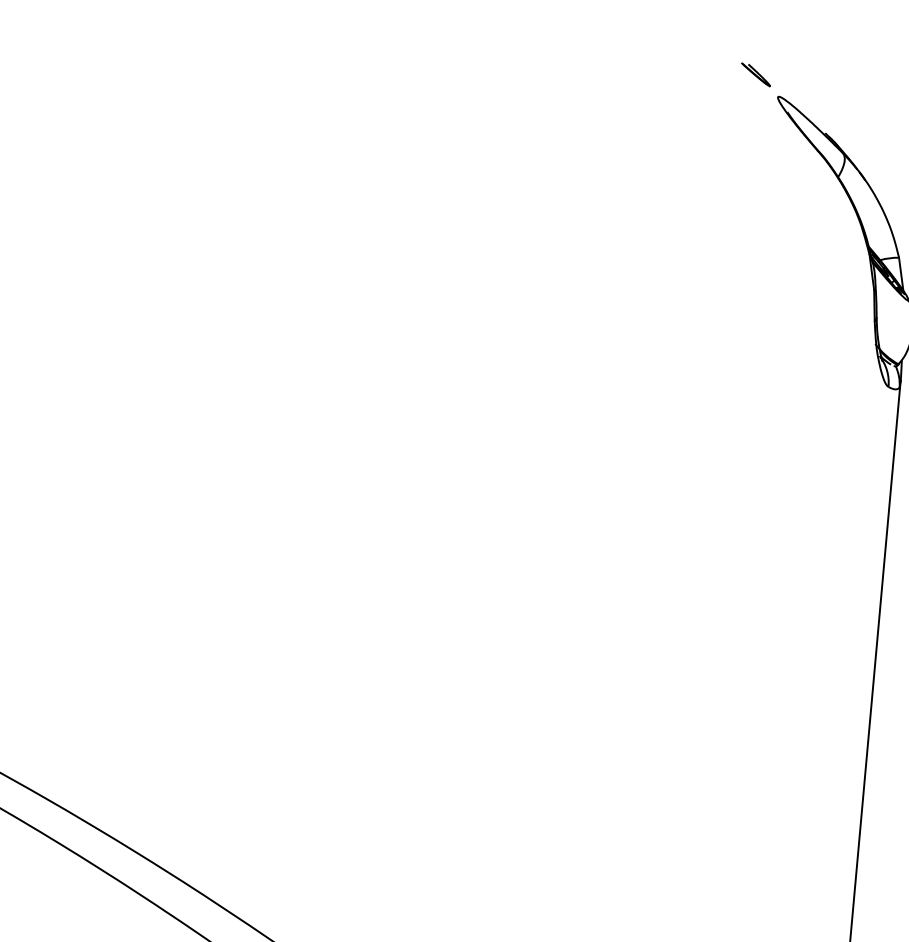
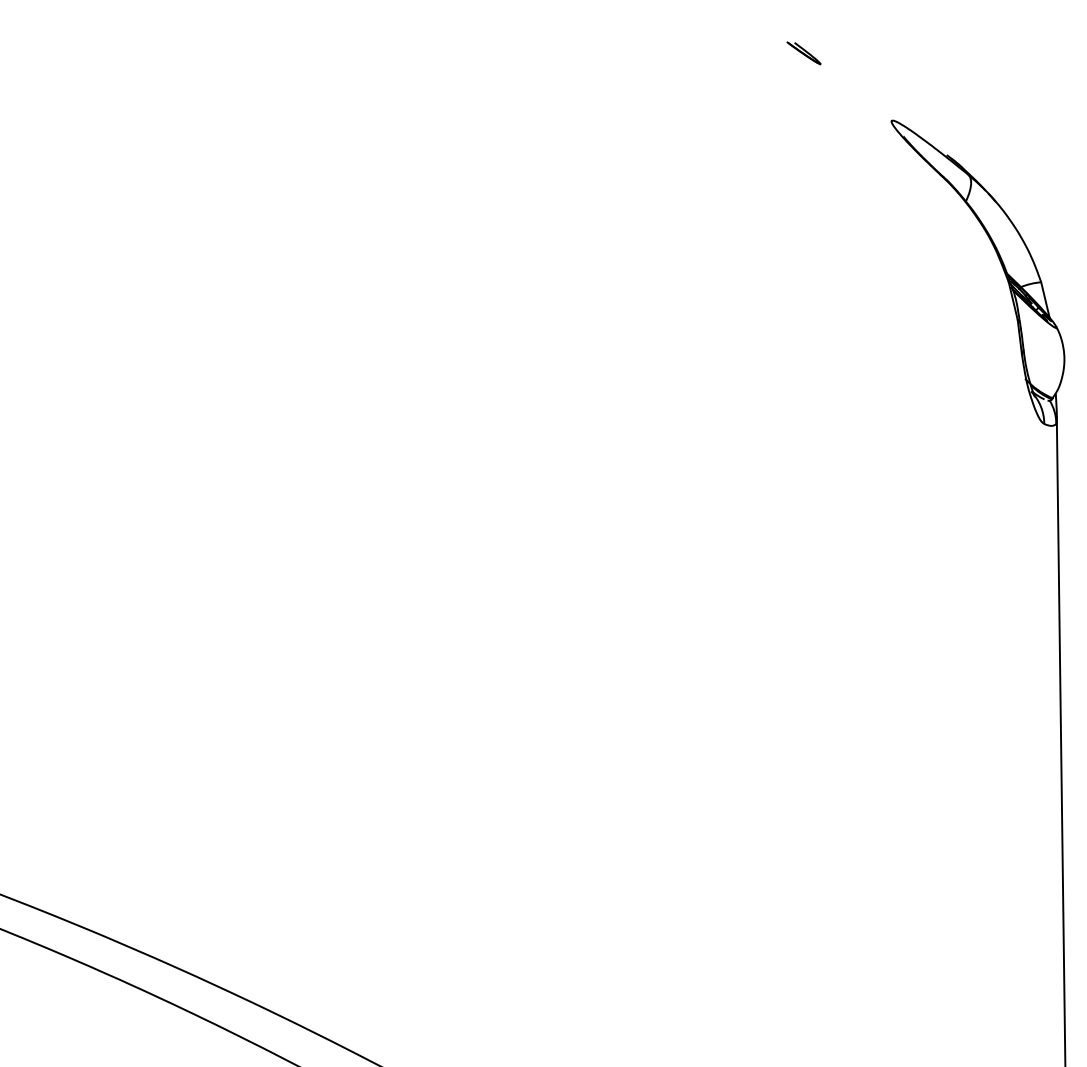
part: (755, 74) -> (803, 53), moved

